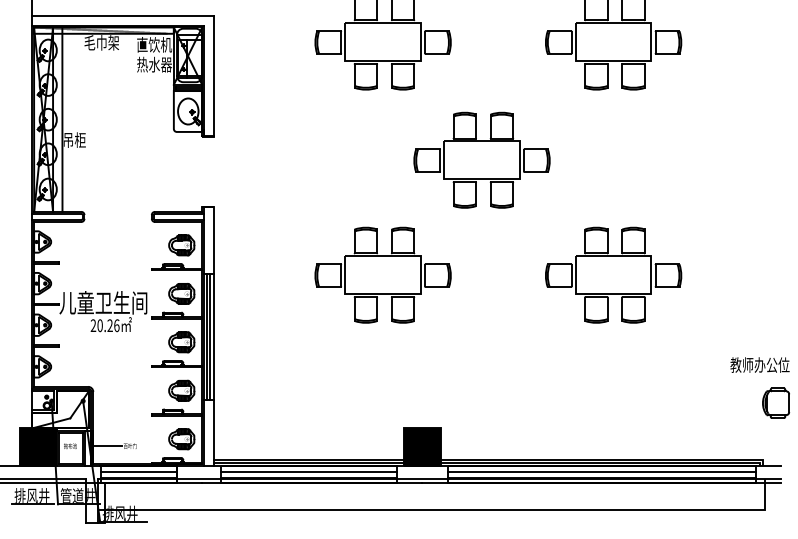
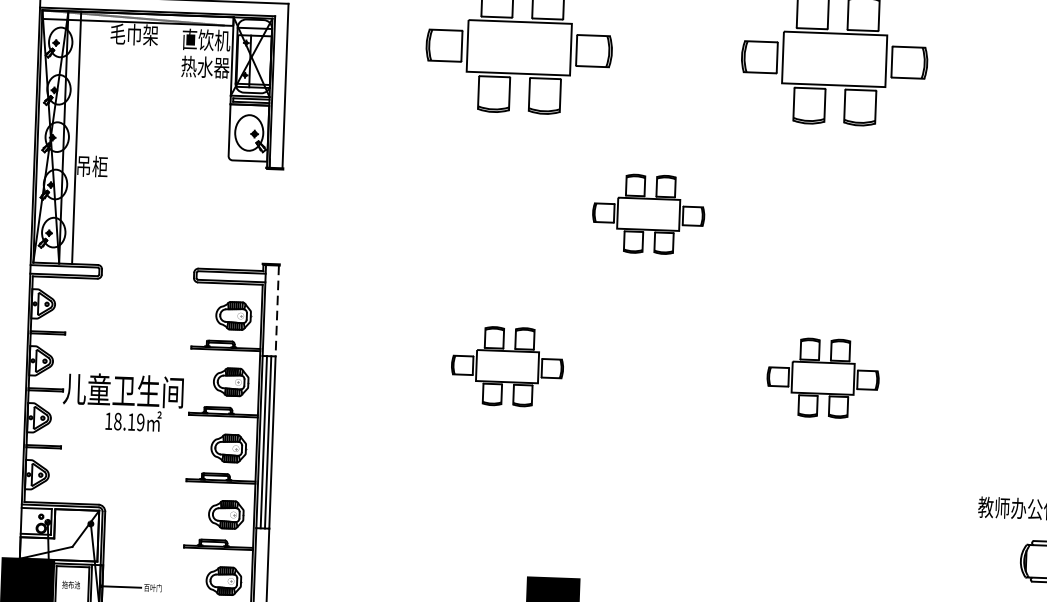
part: (481, 159) -> (648, 213), size x0.6
line: (213, 241) -> (277, 312), solid -> dashed
part: (382, 274) -> (506, 365), size x0.6
part: (613, 274) -> (822, 377), size x0.6
text: (104, 325) -> (123, 421), 20.26 -> 18.19

